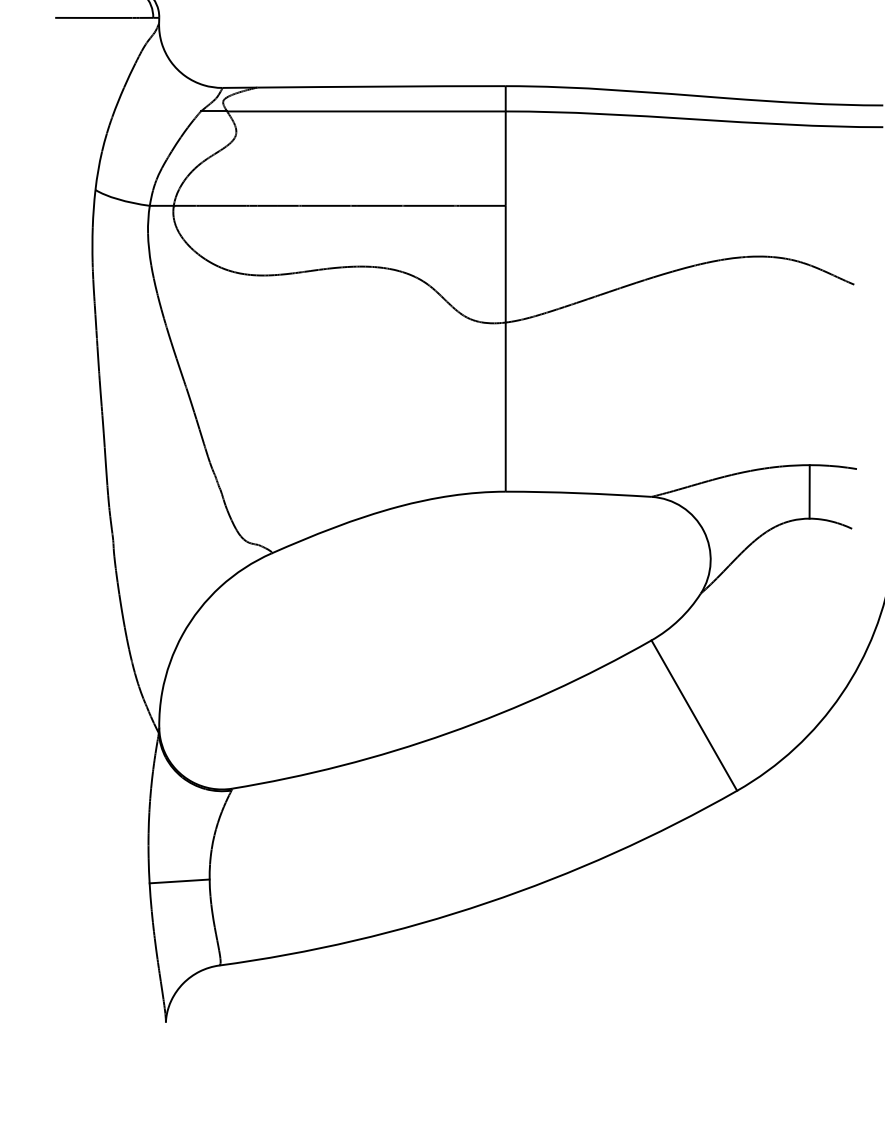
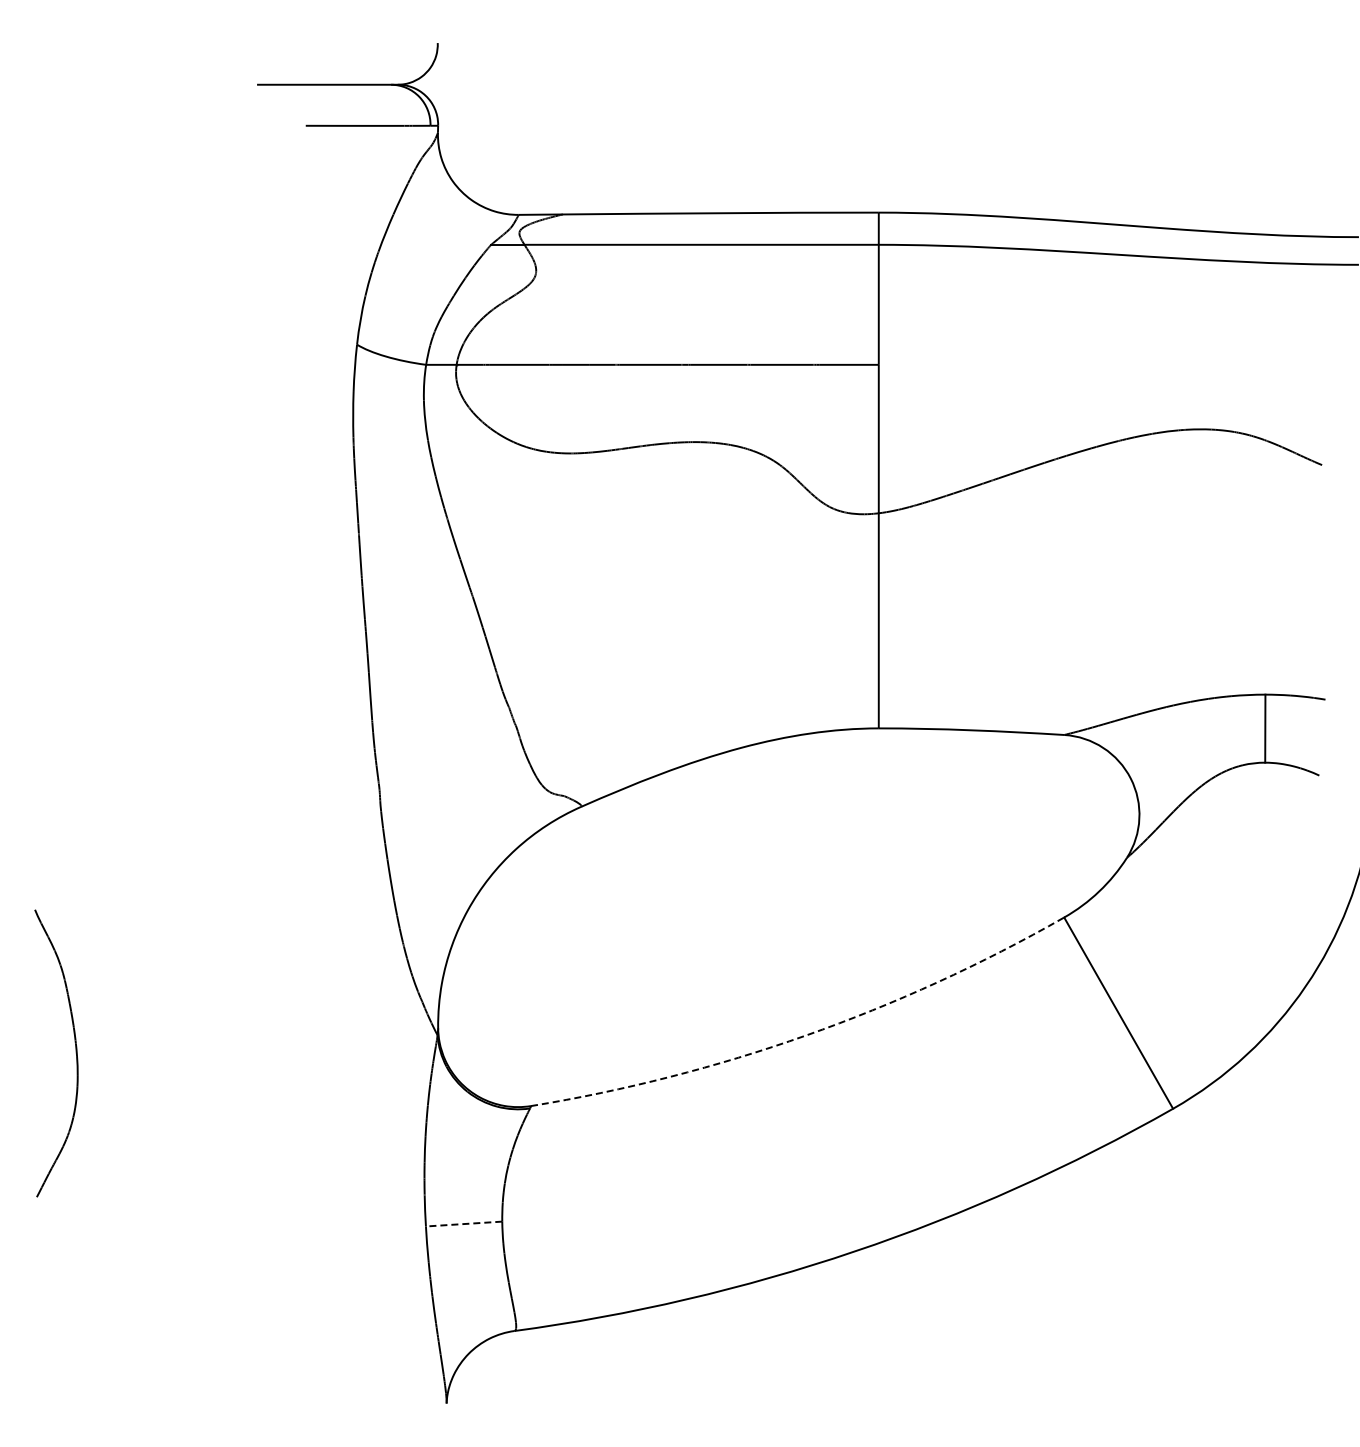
arc: (448, 733) -> (806, 1035), solid -> dashed
line: (179, 881) -> (463, 1224), solid -> dashed

